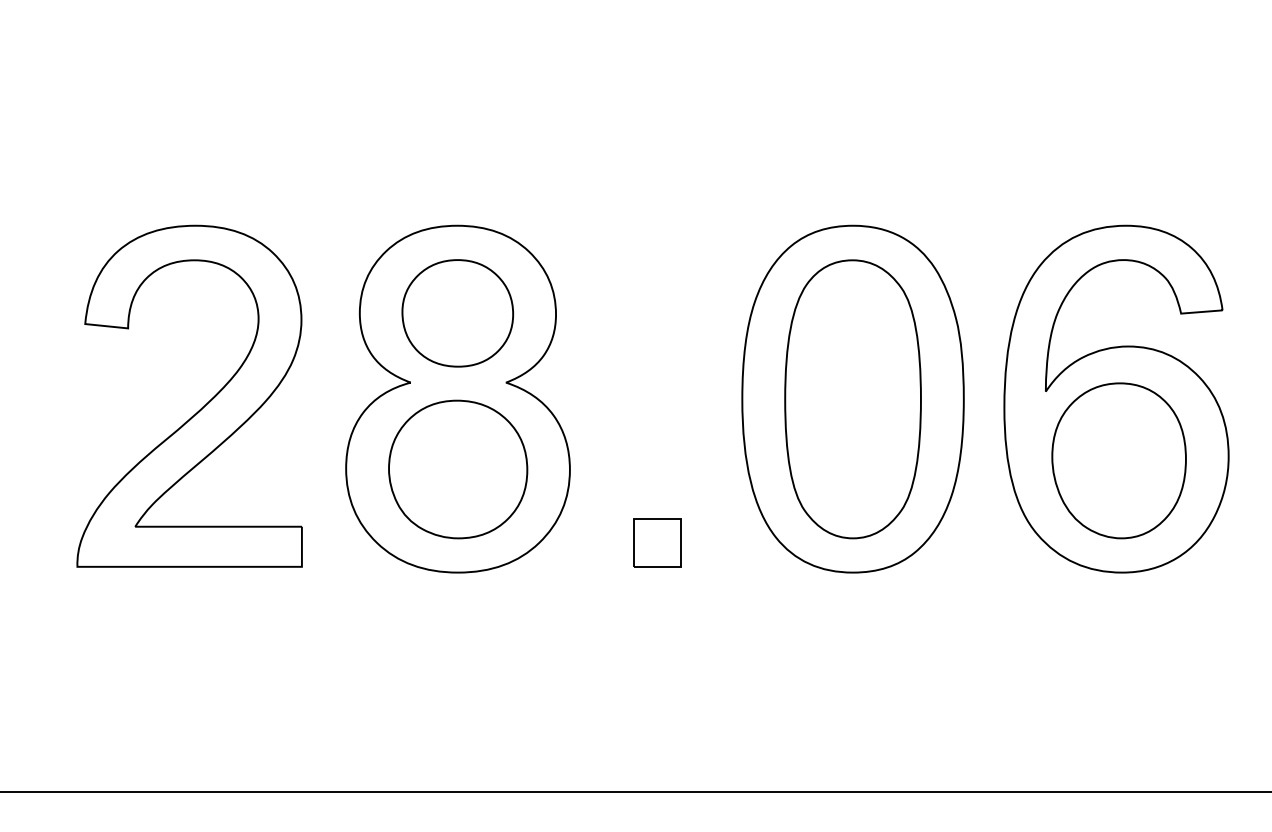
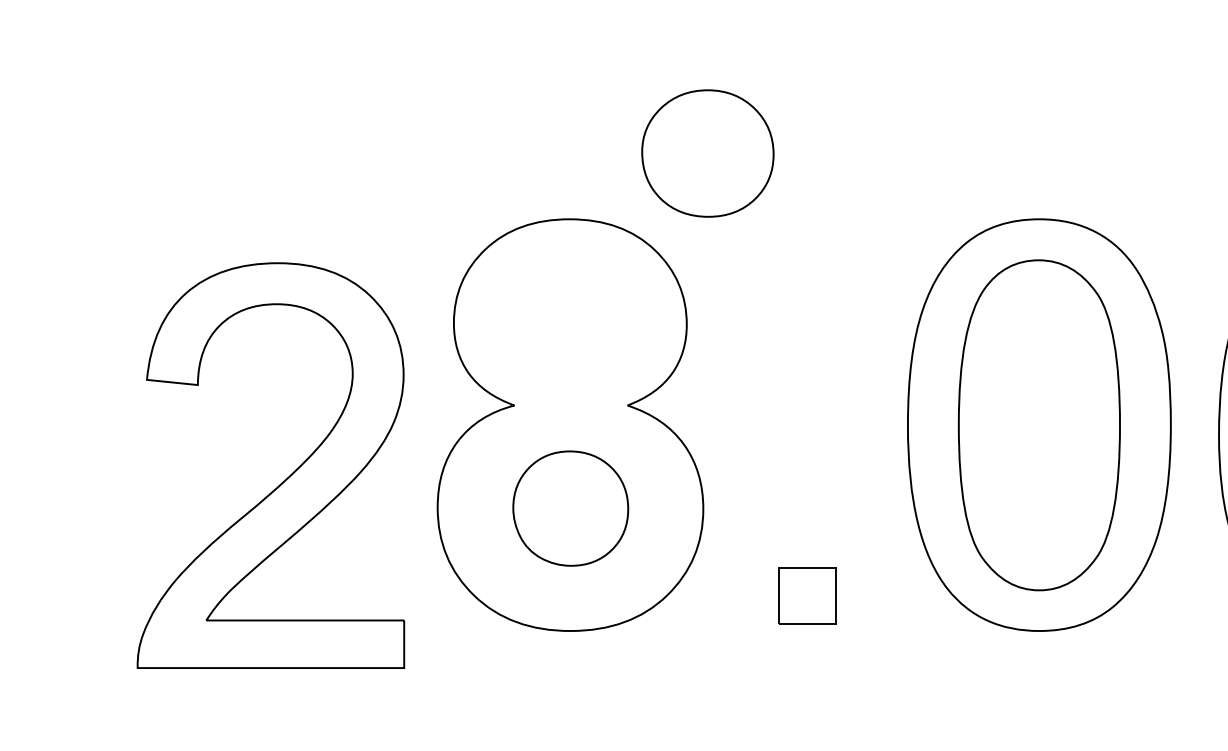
part: (457, 313) -> (707, 153), moved
part: (201, 407) -> (284, 478), moved
part: (458, 469) -> (571, 508), size x0.7

